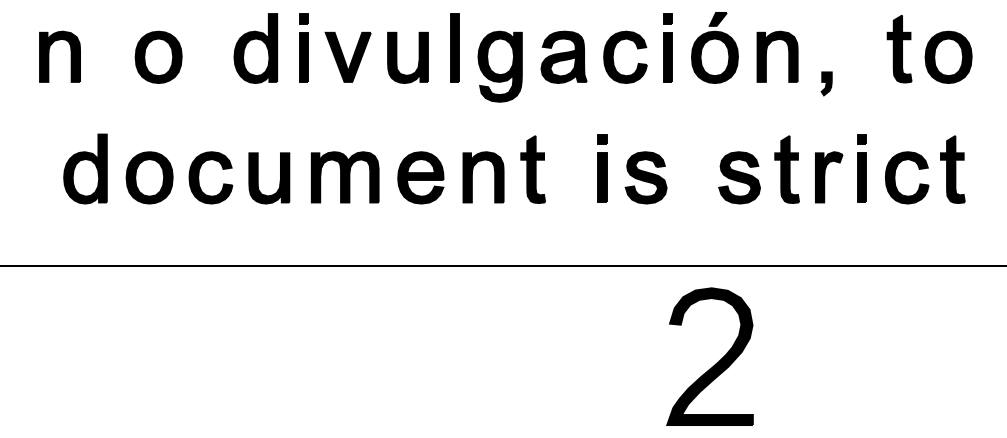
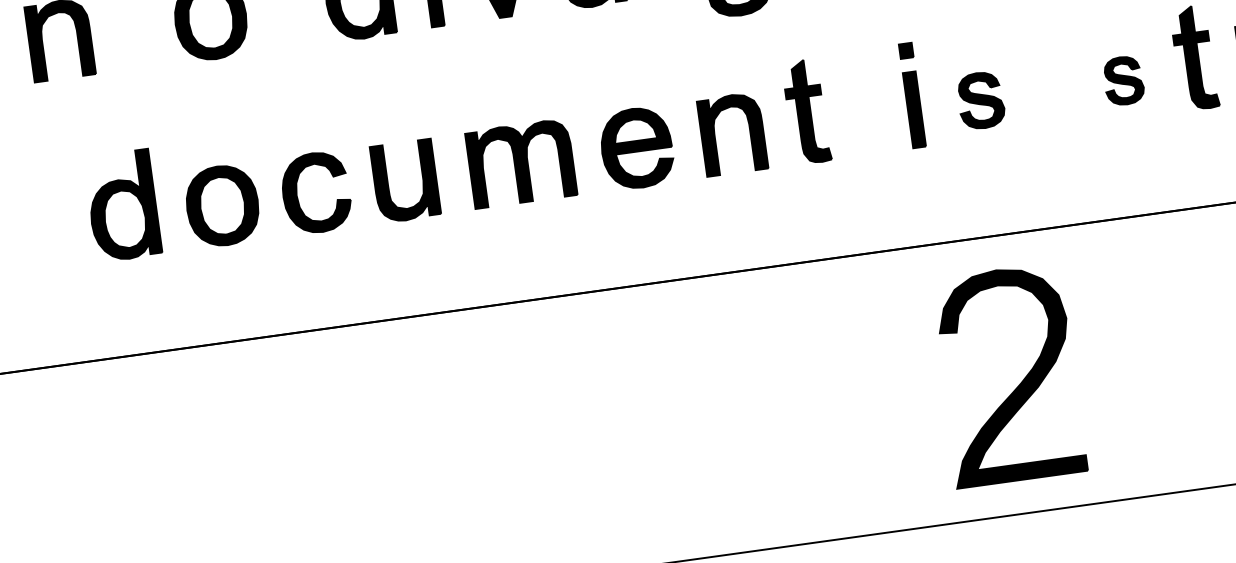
part: (645, 177) -> (979, 100), size x0.7
part: (739, 177) -> (1123, 80), size x0.6
part: (716, 362) -> (1019, 382), moved

